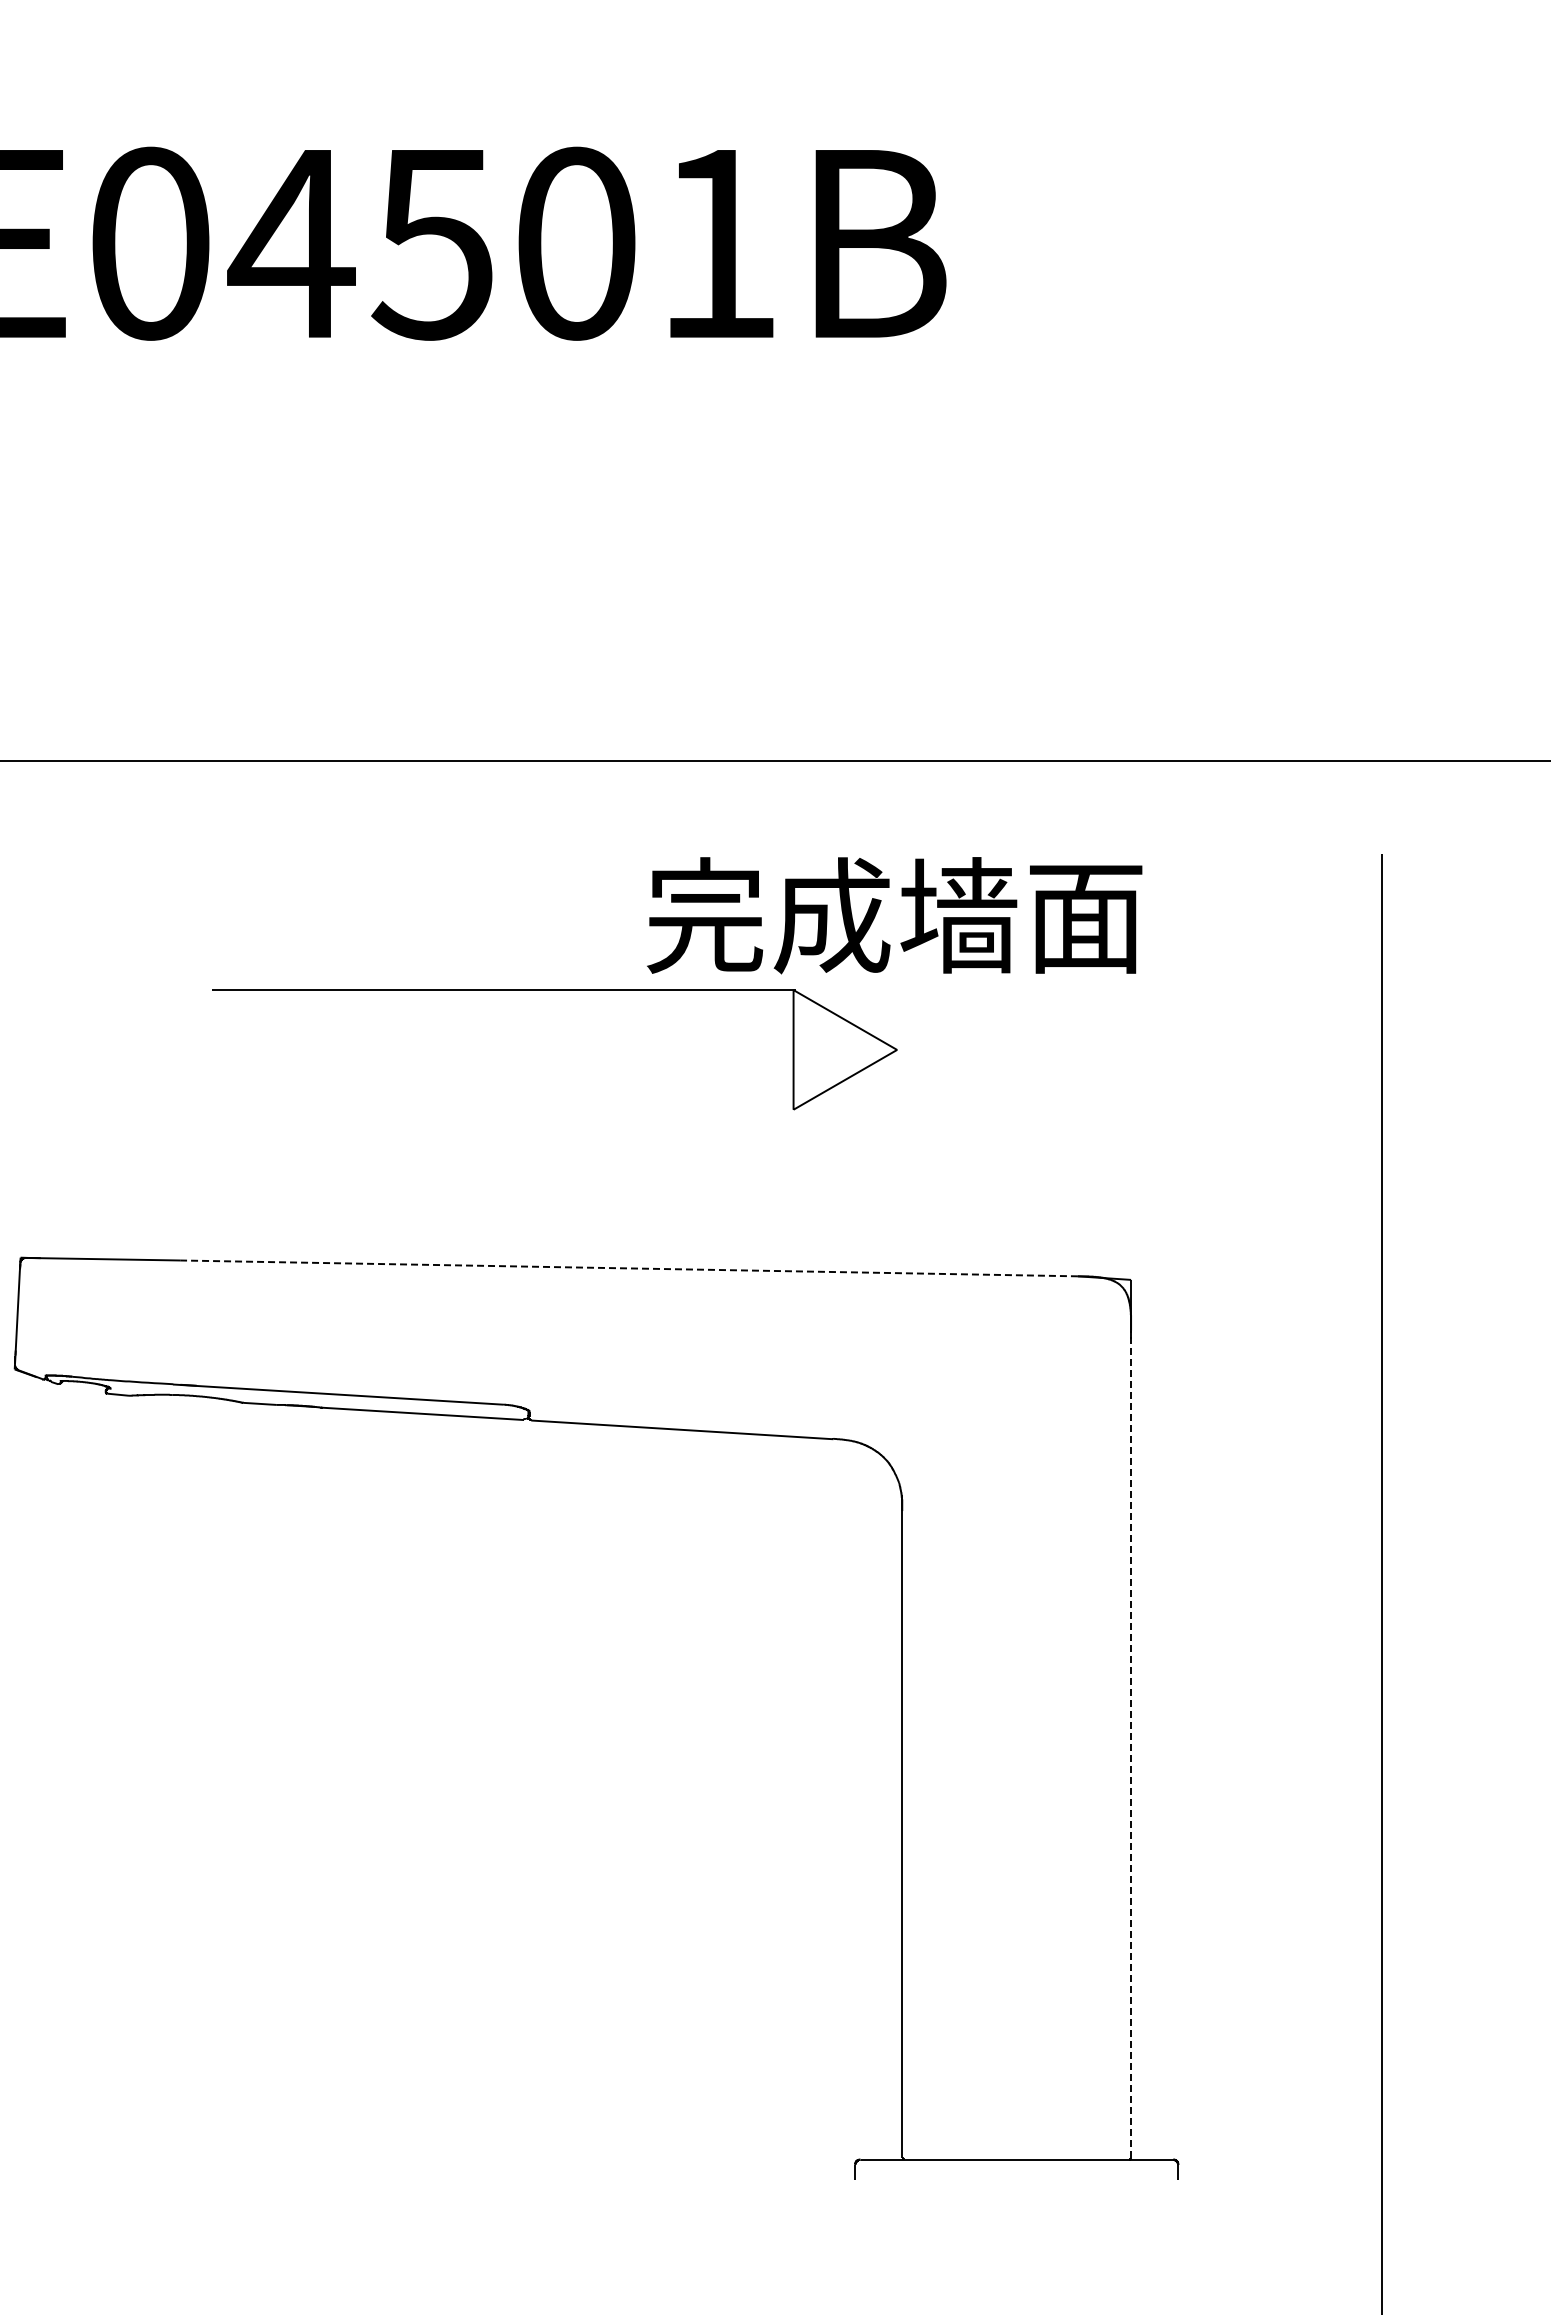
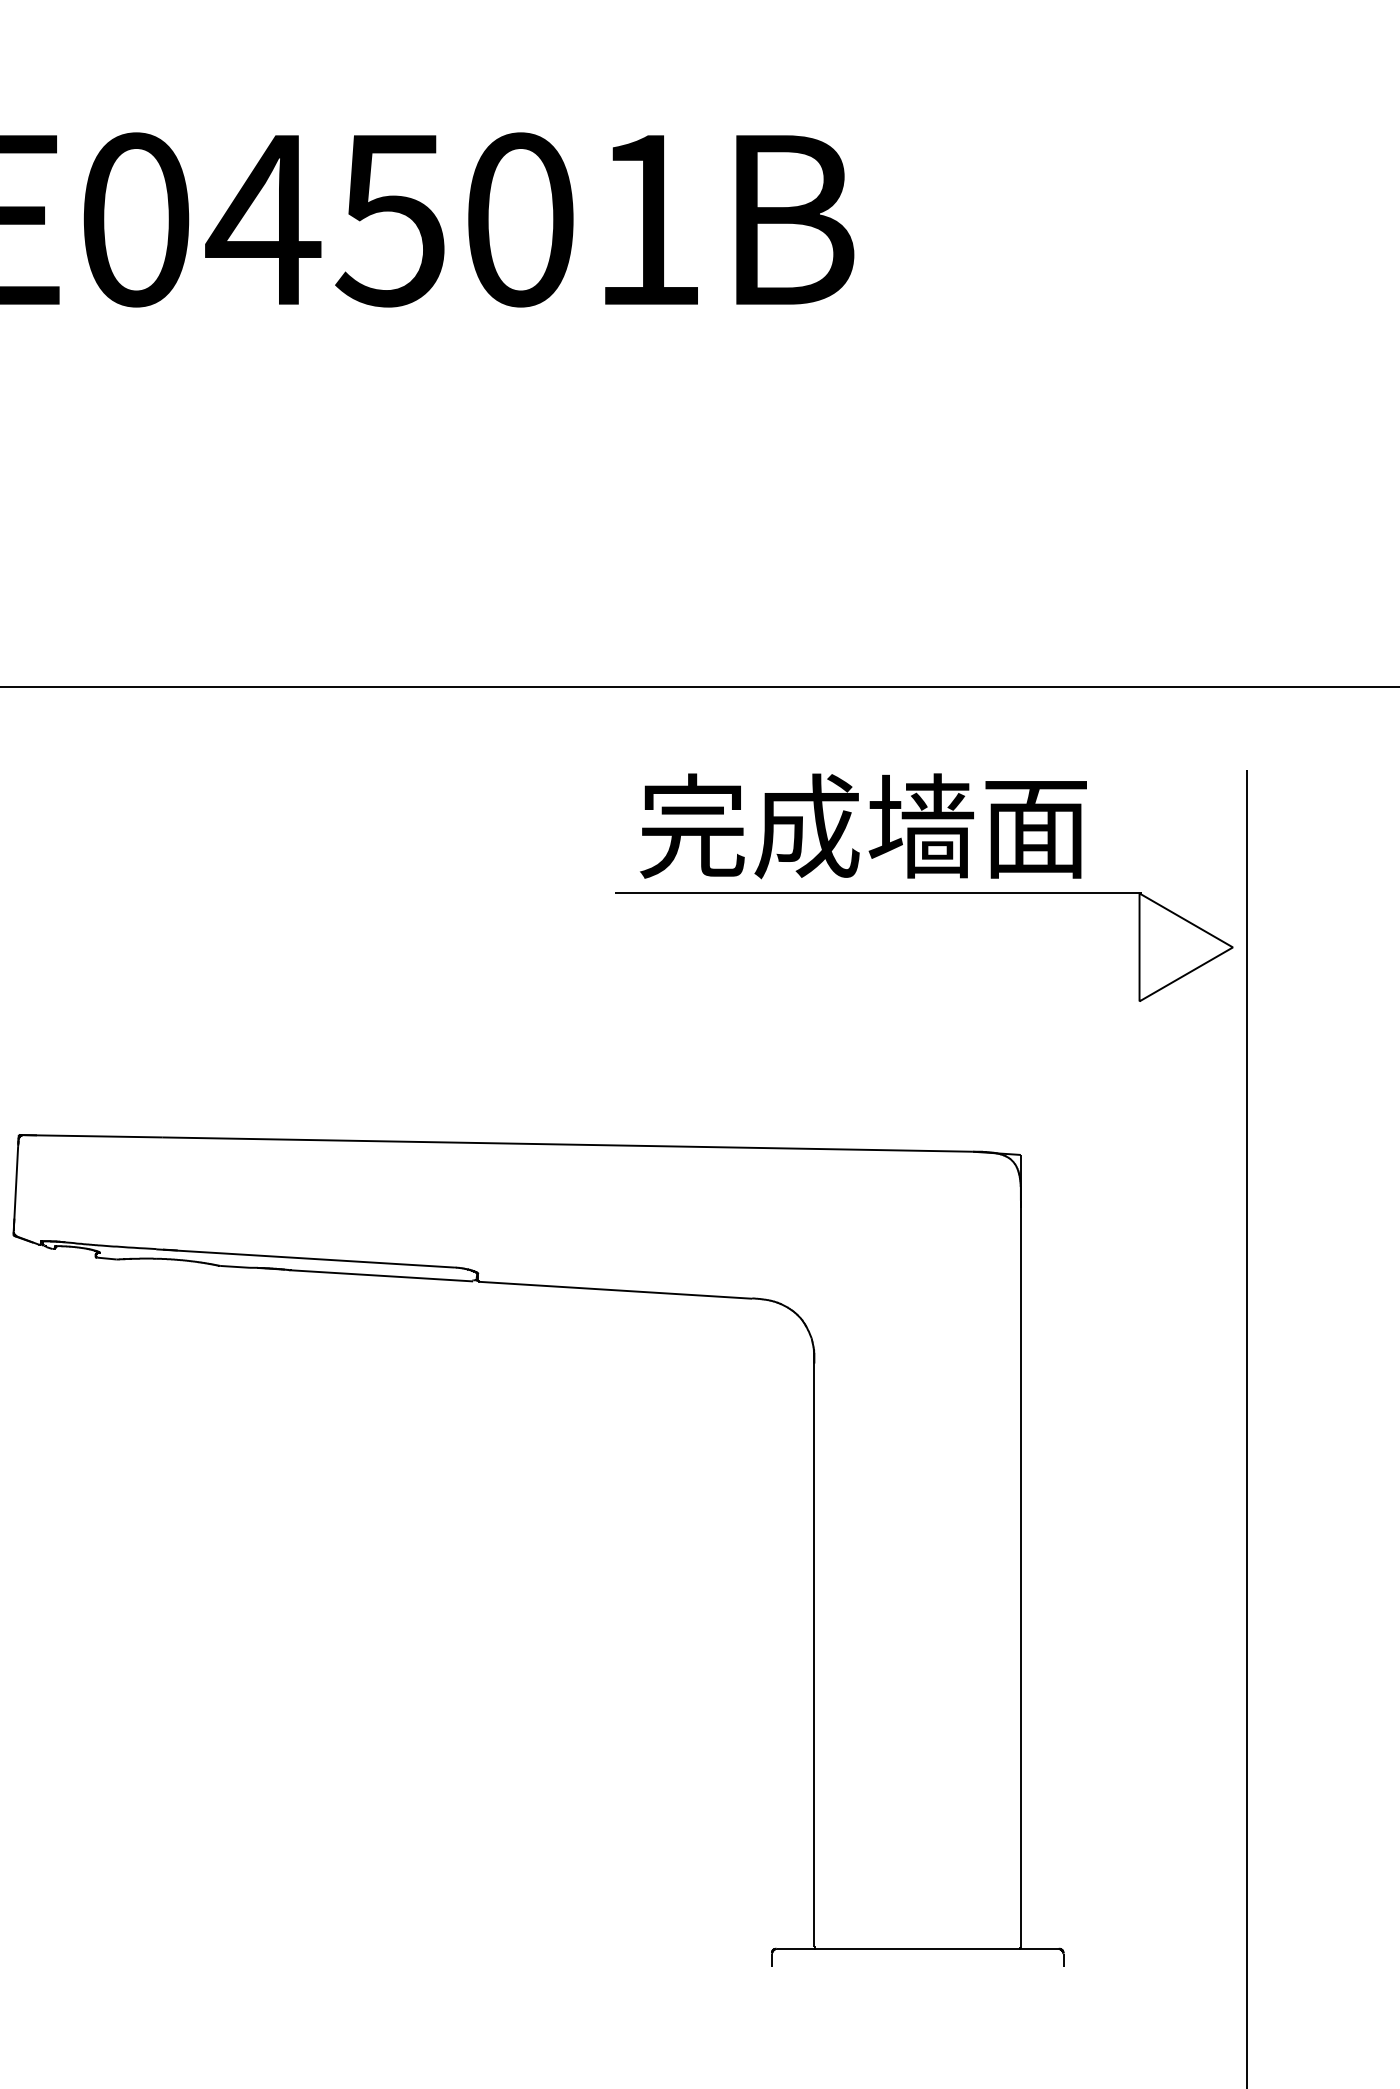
text: (894, 915) -> (863, 826), moved
part: (554, 990) -> (923, 893), moved
line: (629, 1268) -> (568, 1144), dashed -> solid
line: (1131, 1743) -> (1021, 1573), dashed -> solid

